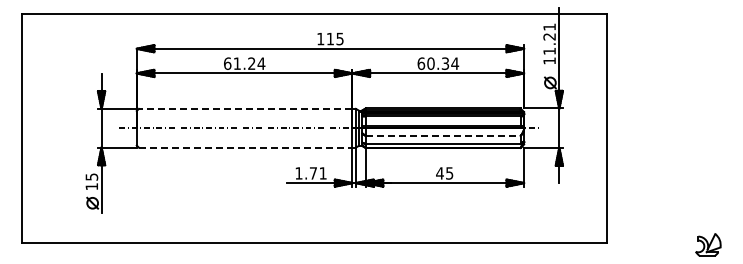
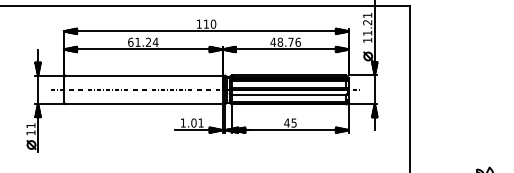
text: (339, 38) -> (213, 23), 115 -> 110
text: (438, 63) -> (285, 42), 60.34 -> 48.76
line: (245, 108) -> (143, 75), dashed -> solid
line: (443, 135) -> (289, 95), dashed -> solid
line: (245, 147) -> (143, 104), dashed -> solid
text: (313, 173) -> (193, 123), 1.71 -> 1.01
text: (91, 176) -> (30, 125), 15 -> 11

